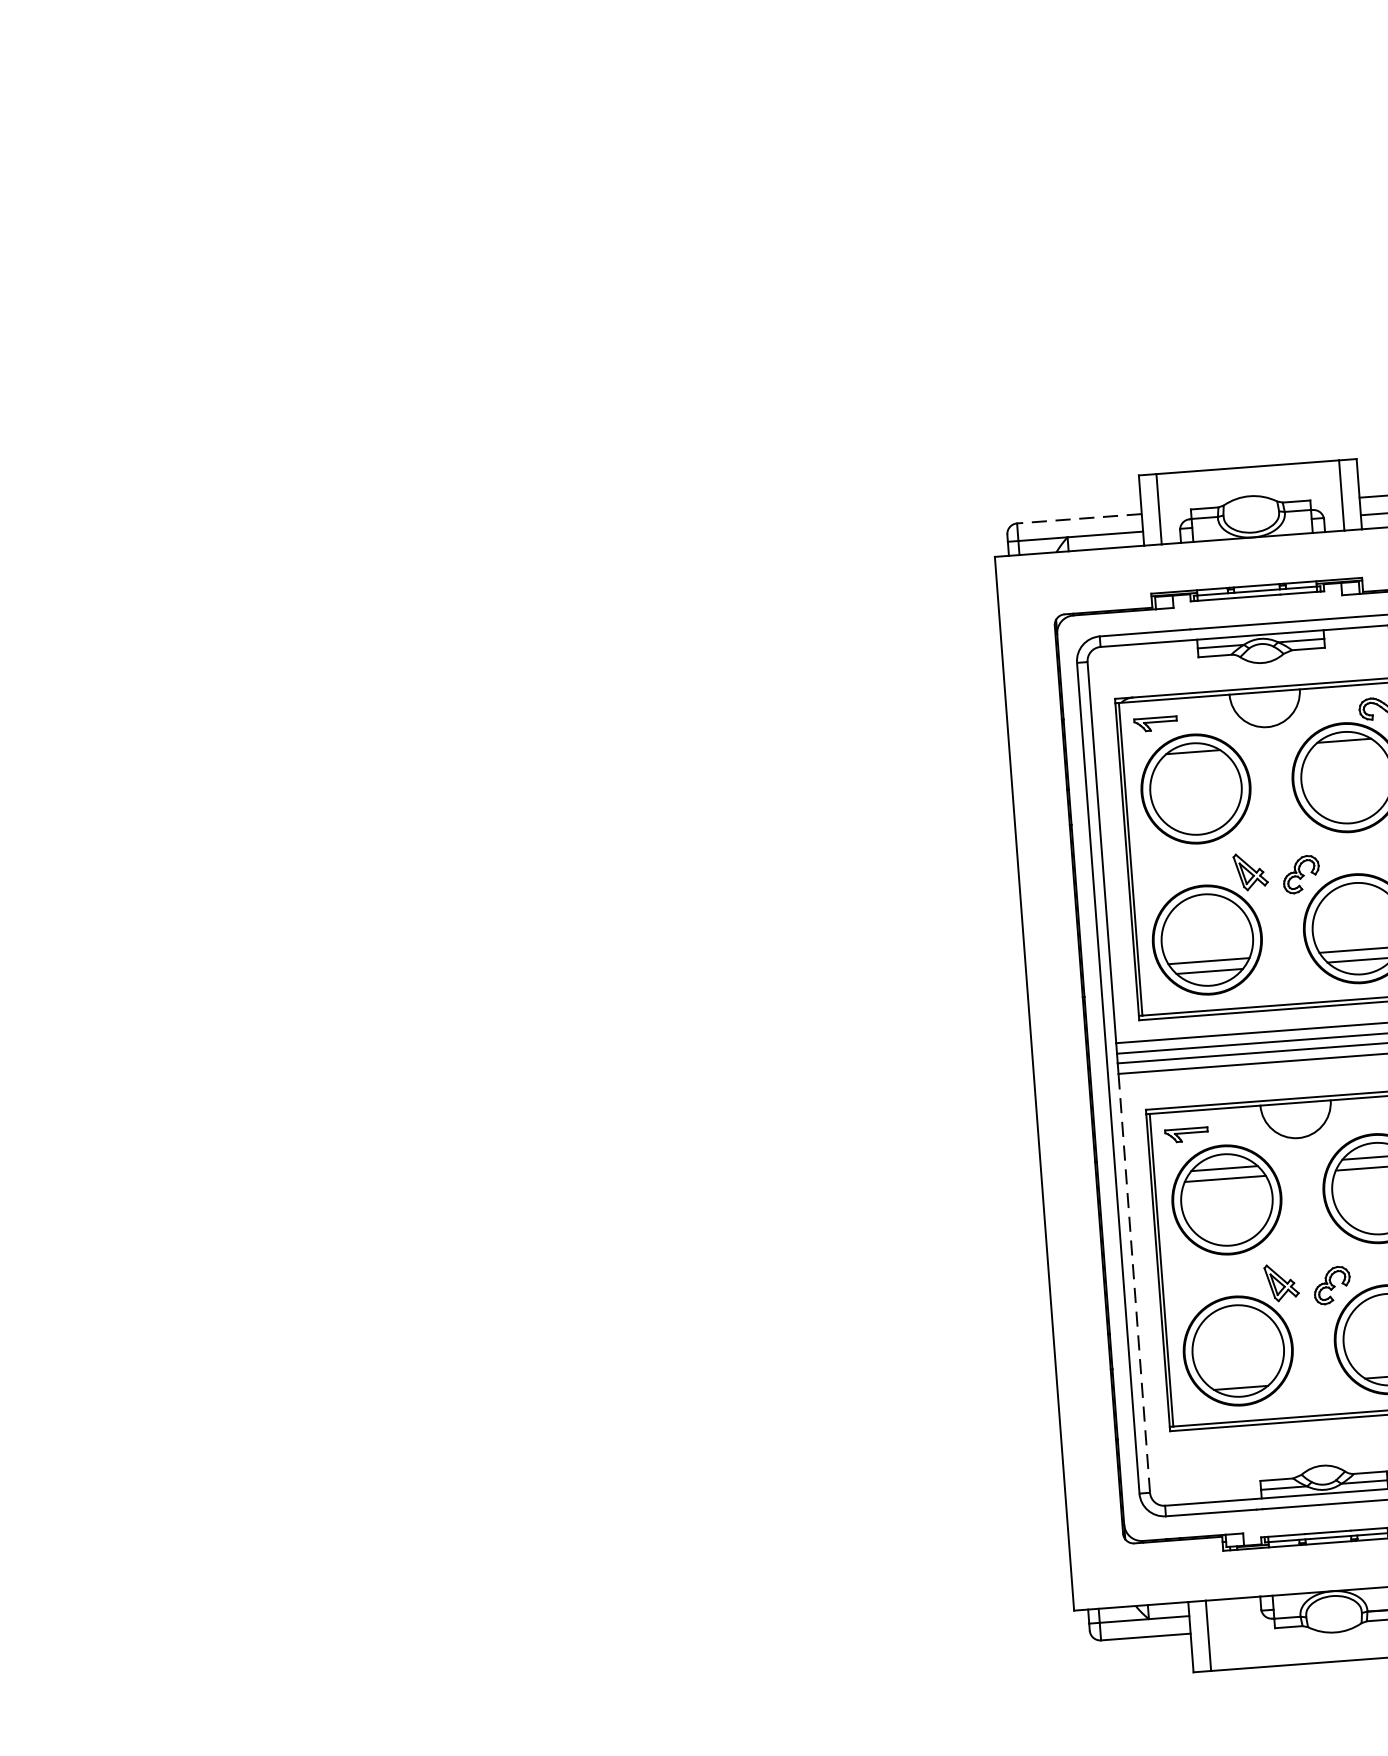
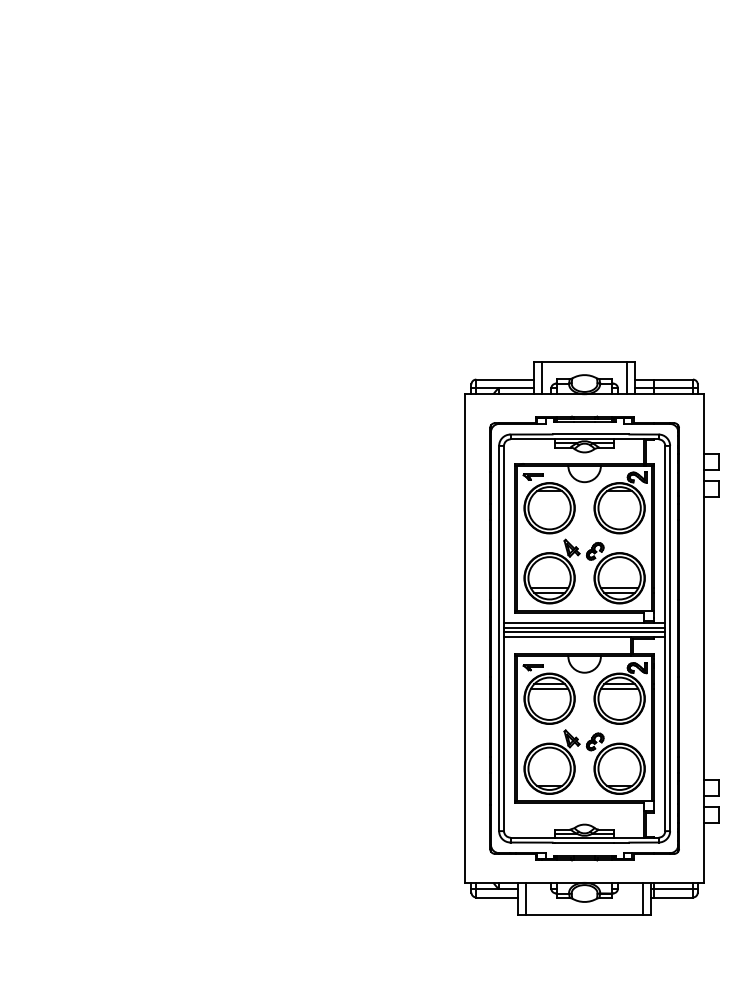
line: (1079, 518) -> (505, 379), dashed -> solid
line: (1135, 1282) -> (504, 733), dashed -> solid

